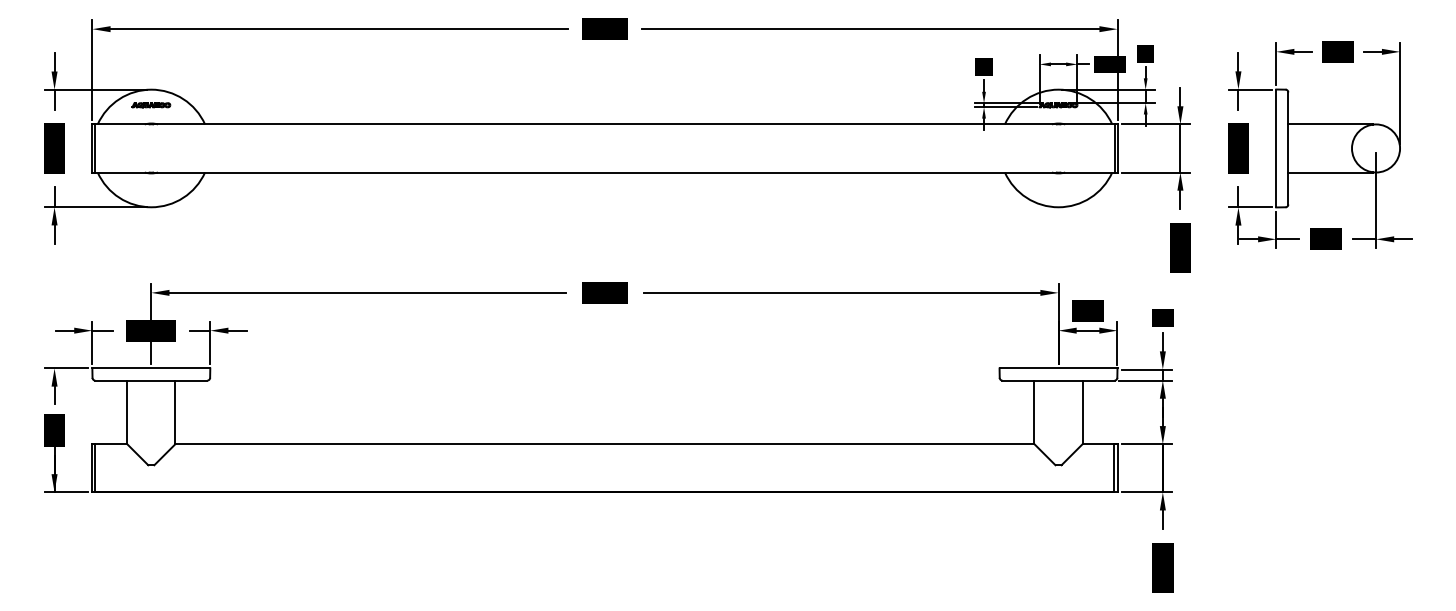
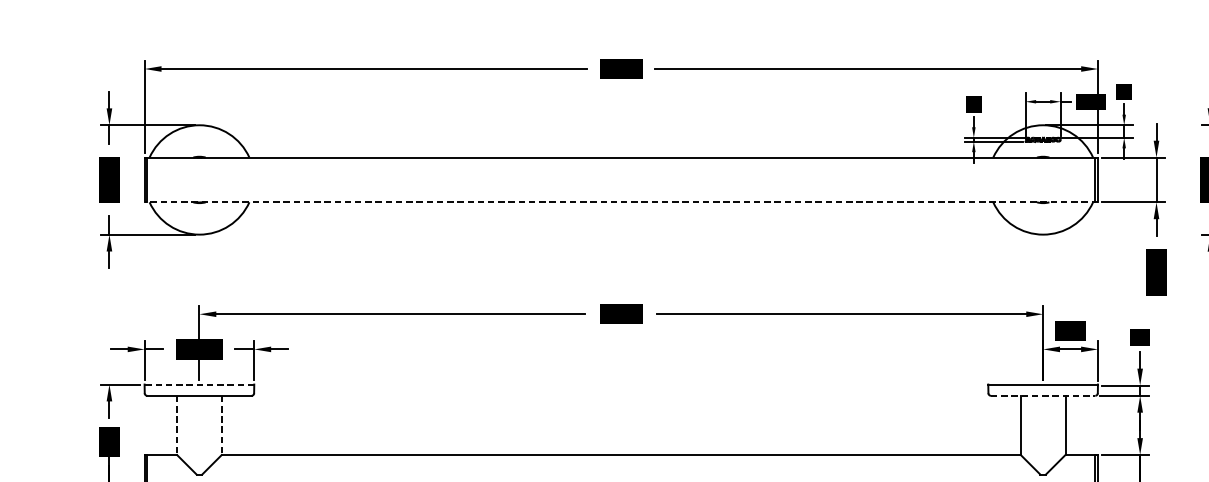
part: (151, 105) -> (199, 139), removed
line: (605, 172) -> (621, 202), solid -> dashed
line: (151, 368) -> (199, 384), solid -> dashed
line: (1059, 380) -> (1044, 395), solid -> dashed
line: (127, 412) -> (177, 425), solid -> dashed
line: (175, 412) -> (221, 425), solid -> dashed

